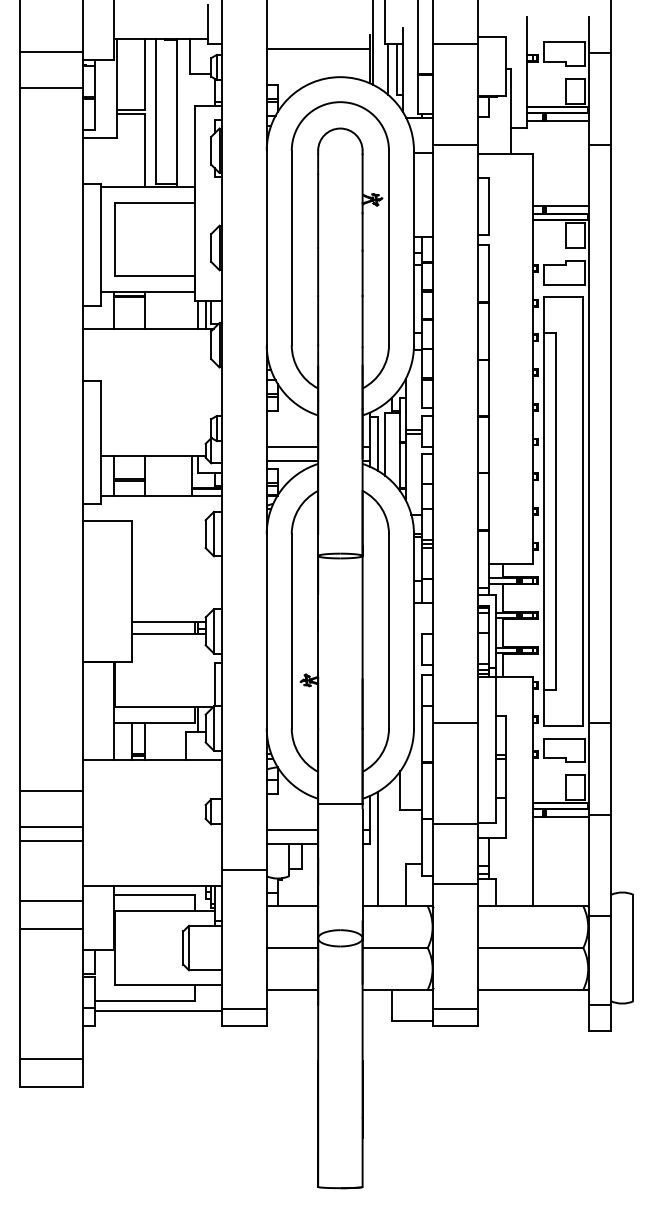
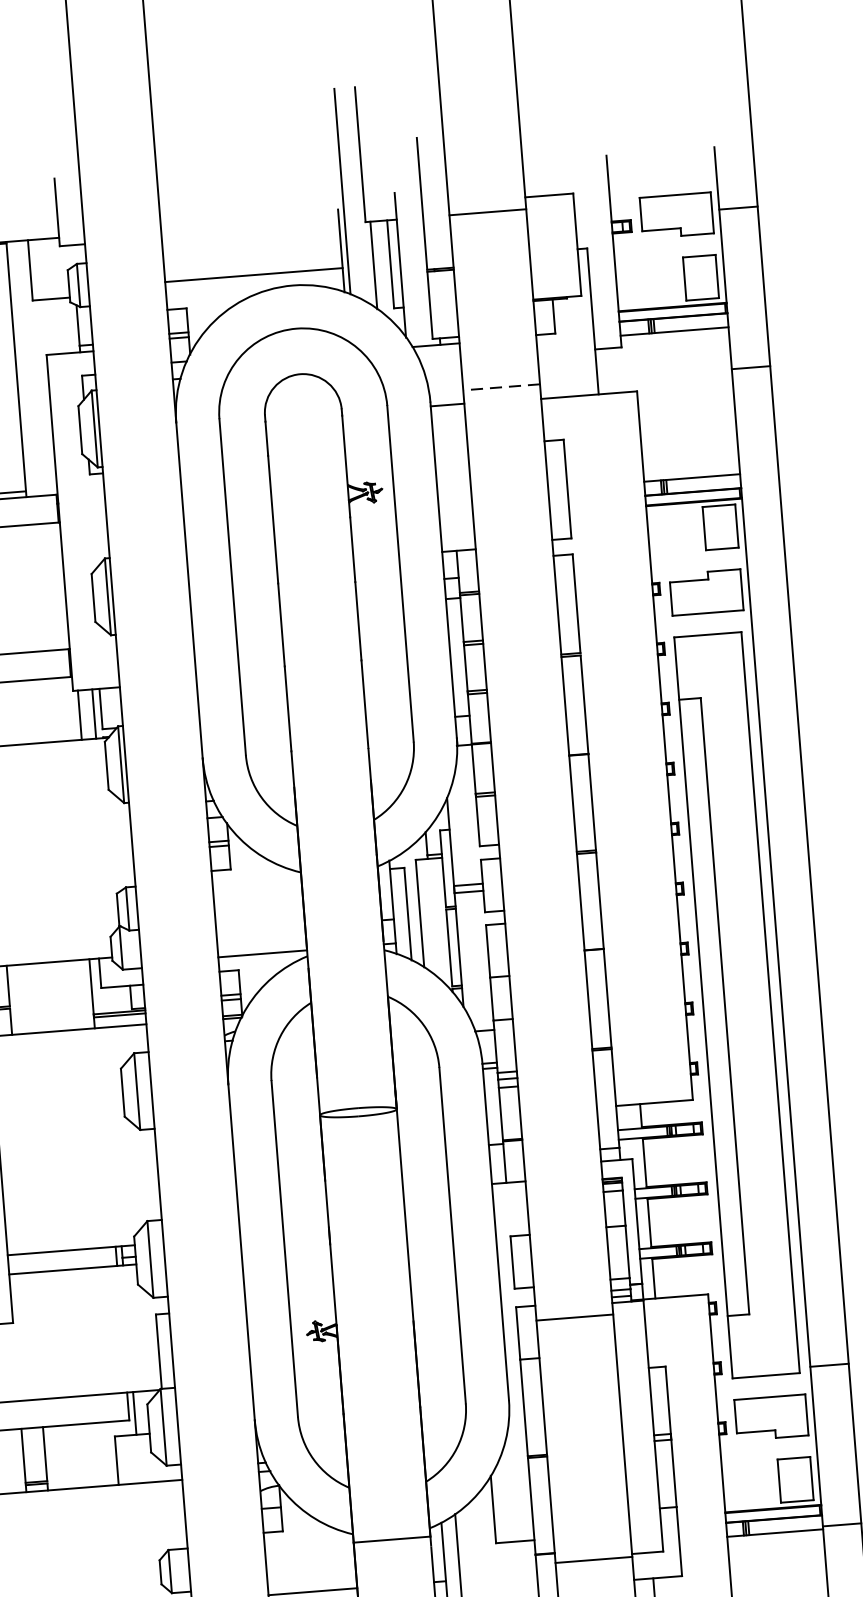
line: (317, 49) -> (252, 275), moved
line: (455, 145) -> (501, 387), solid -> dashed
line: (292, 446) -> (260, 929), removed
line: (455, 723) -> (574, 1318), moved

